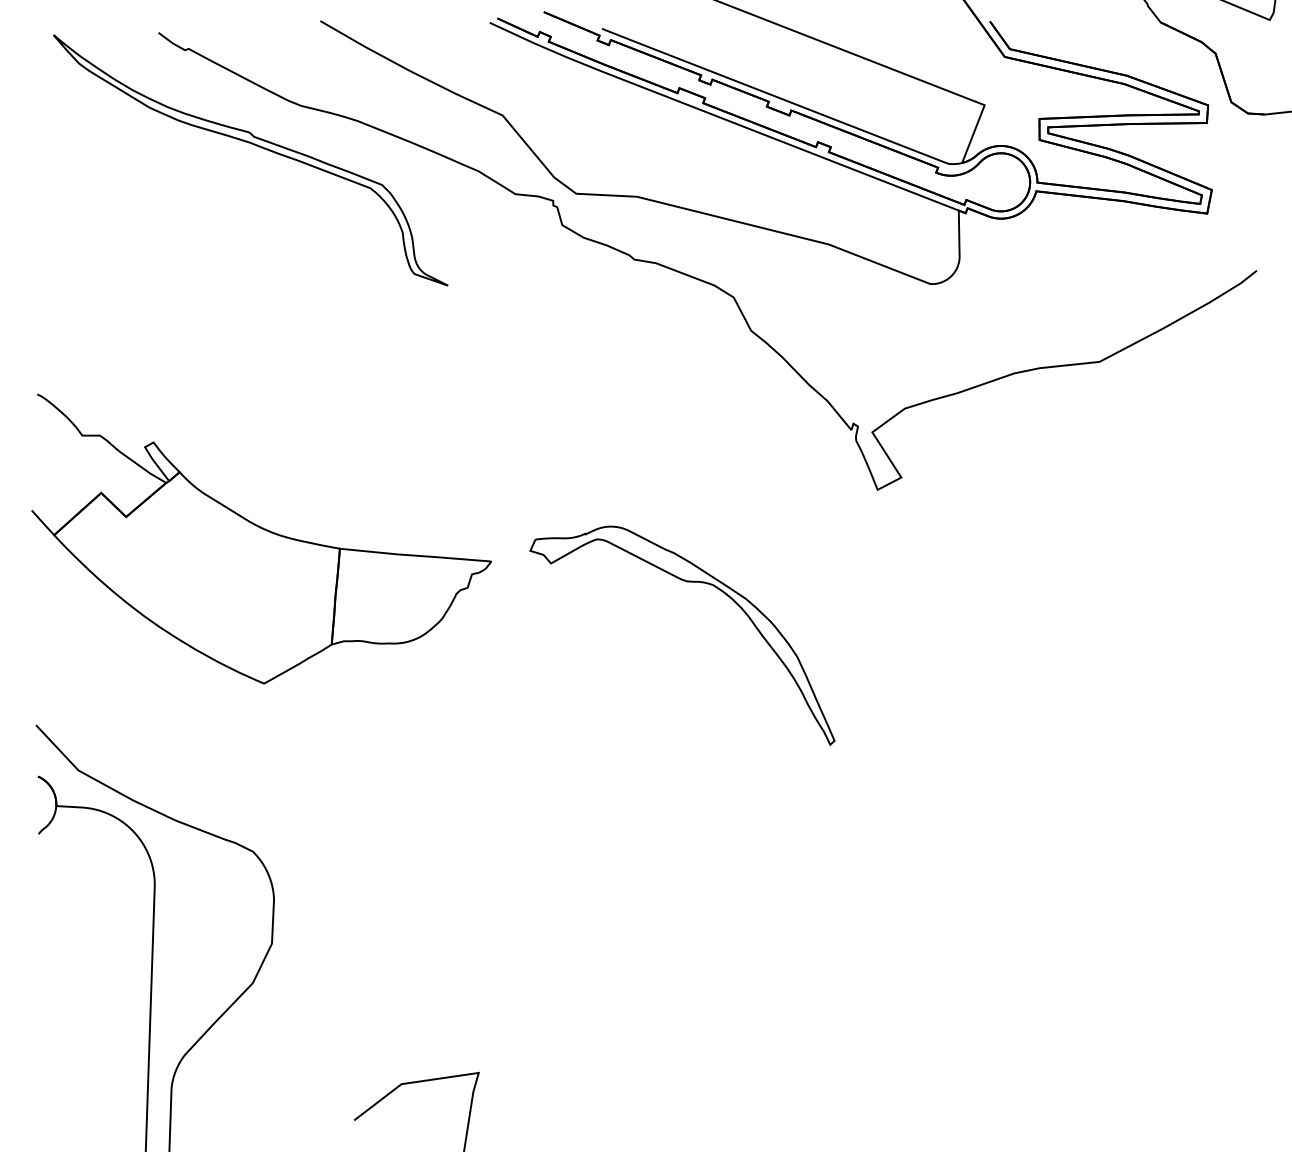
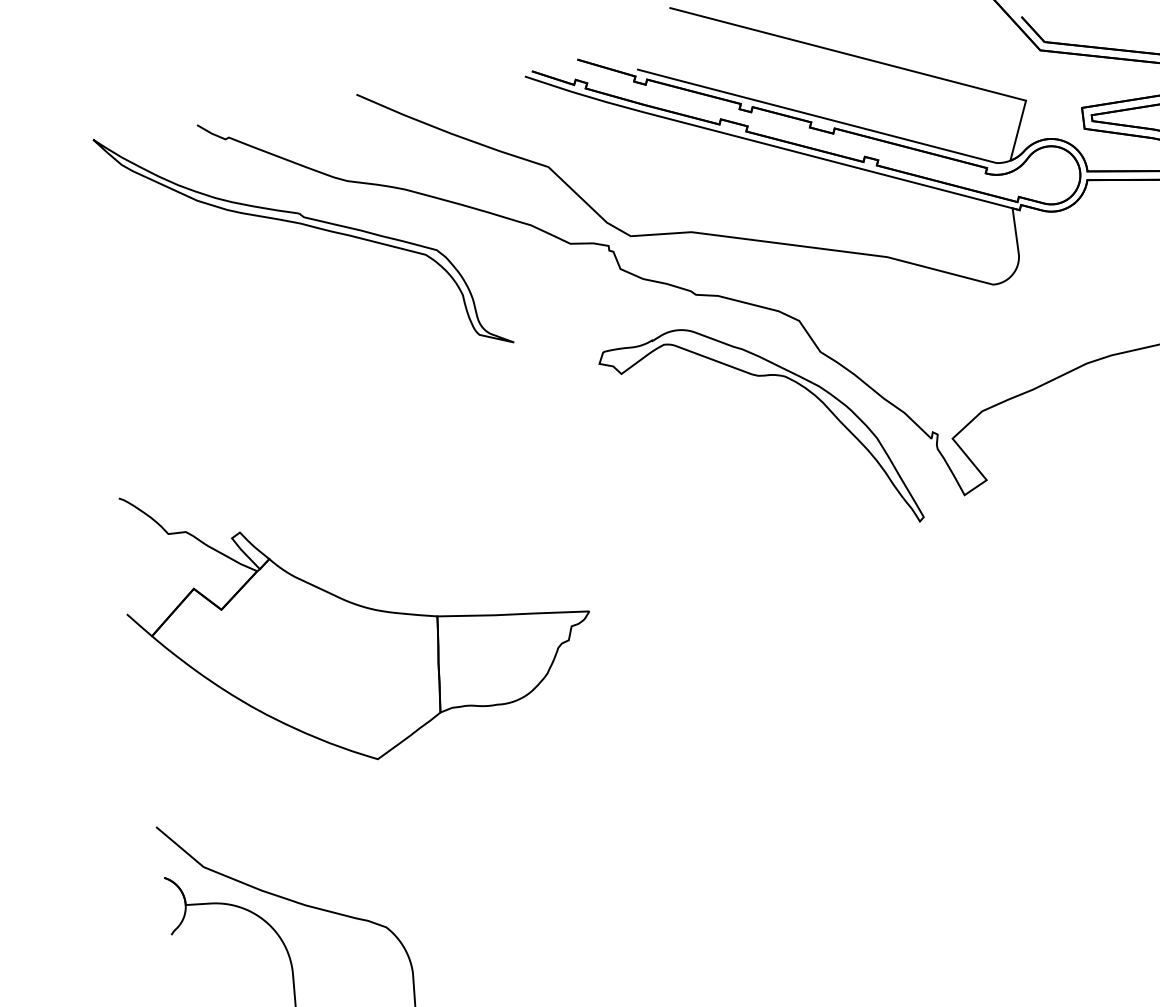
part: (686, 582) -> (758, 377), moved

